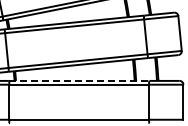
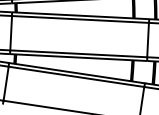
line: (79, 80) -> (77, 72), dashed -> solid

